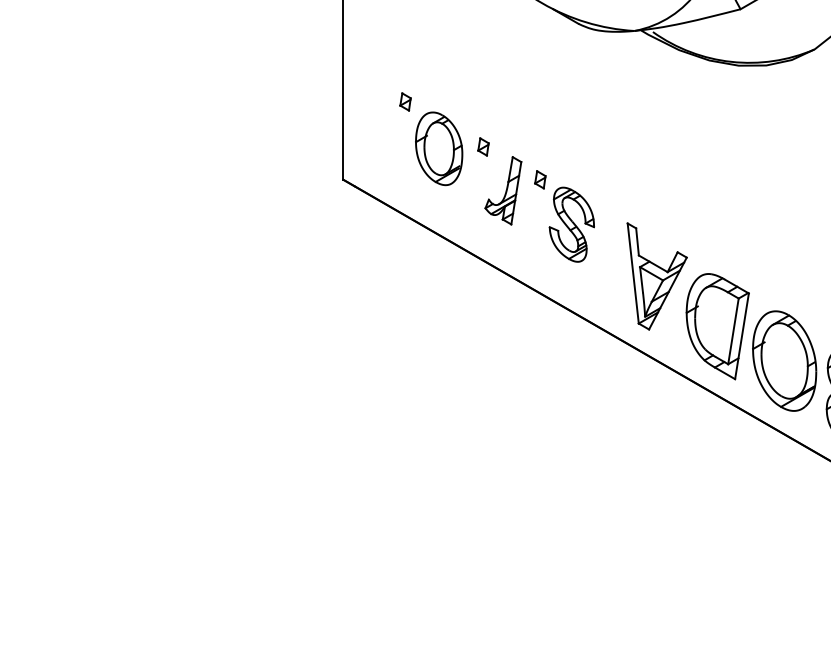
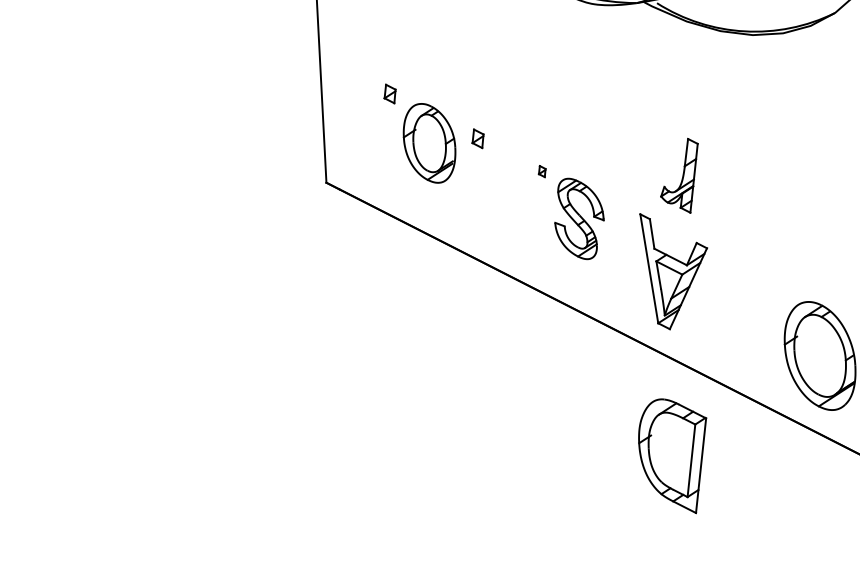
part: (540, 179) -> (542, 171), size x0.6
part: (503, 190) -> (679, 176), moved
part: (717, 326) -> (673, 456), moved

